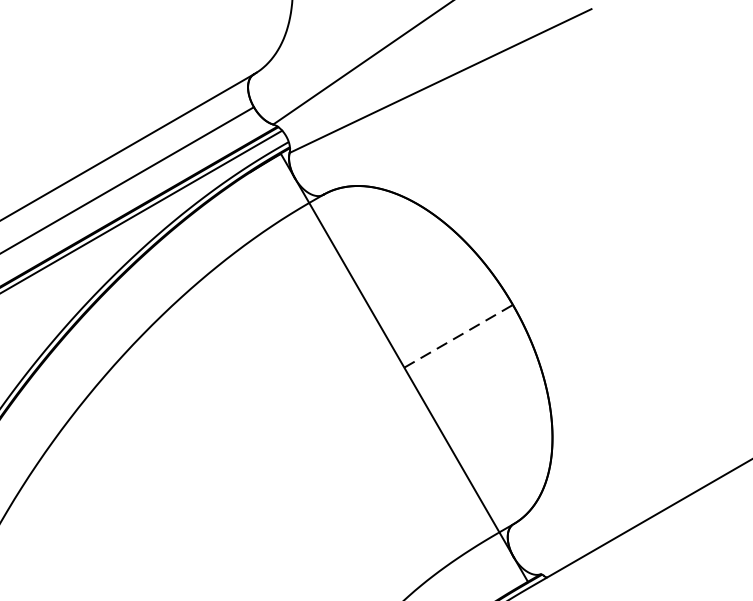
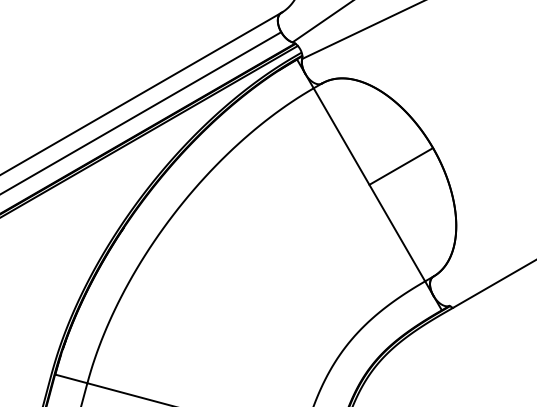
line: (459, 336) -> (401, 166), dashed -> solid

